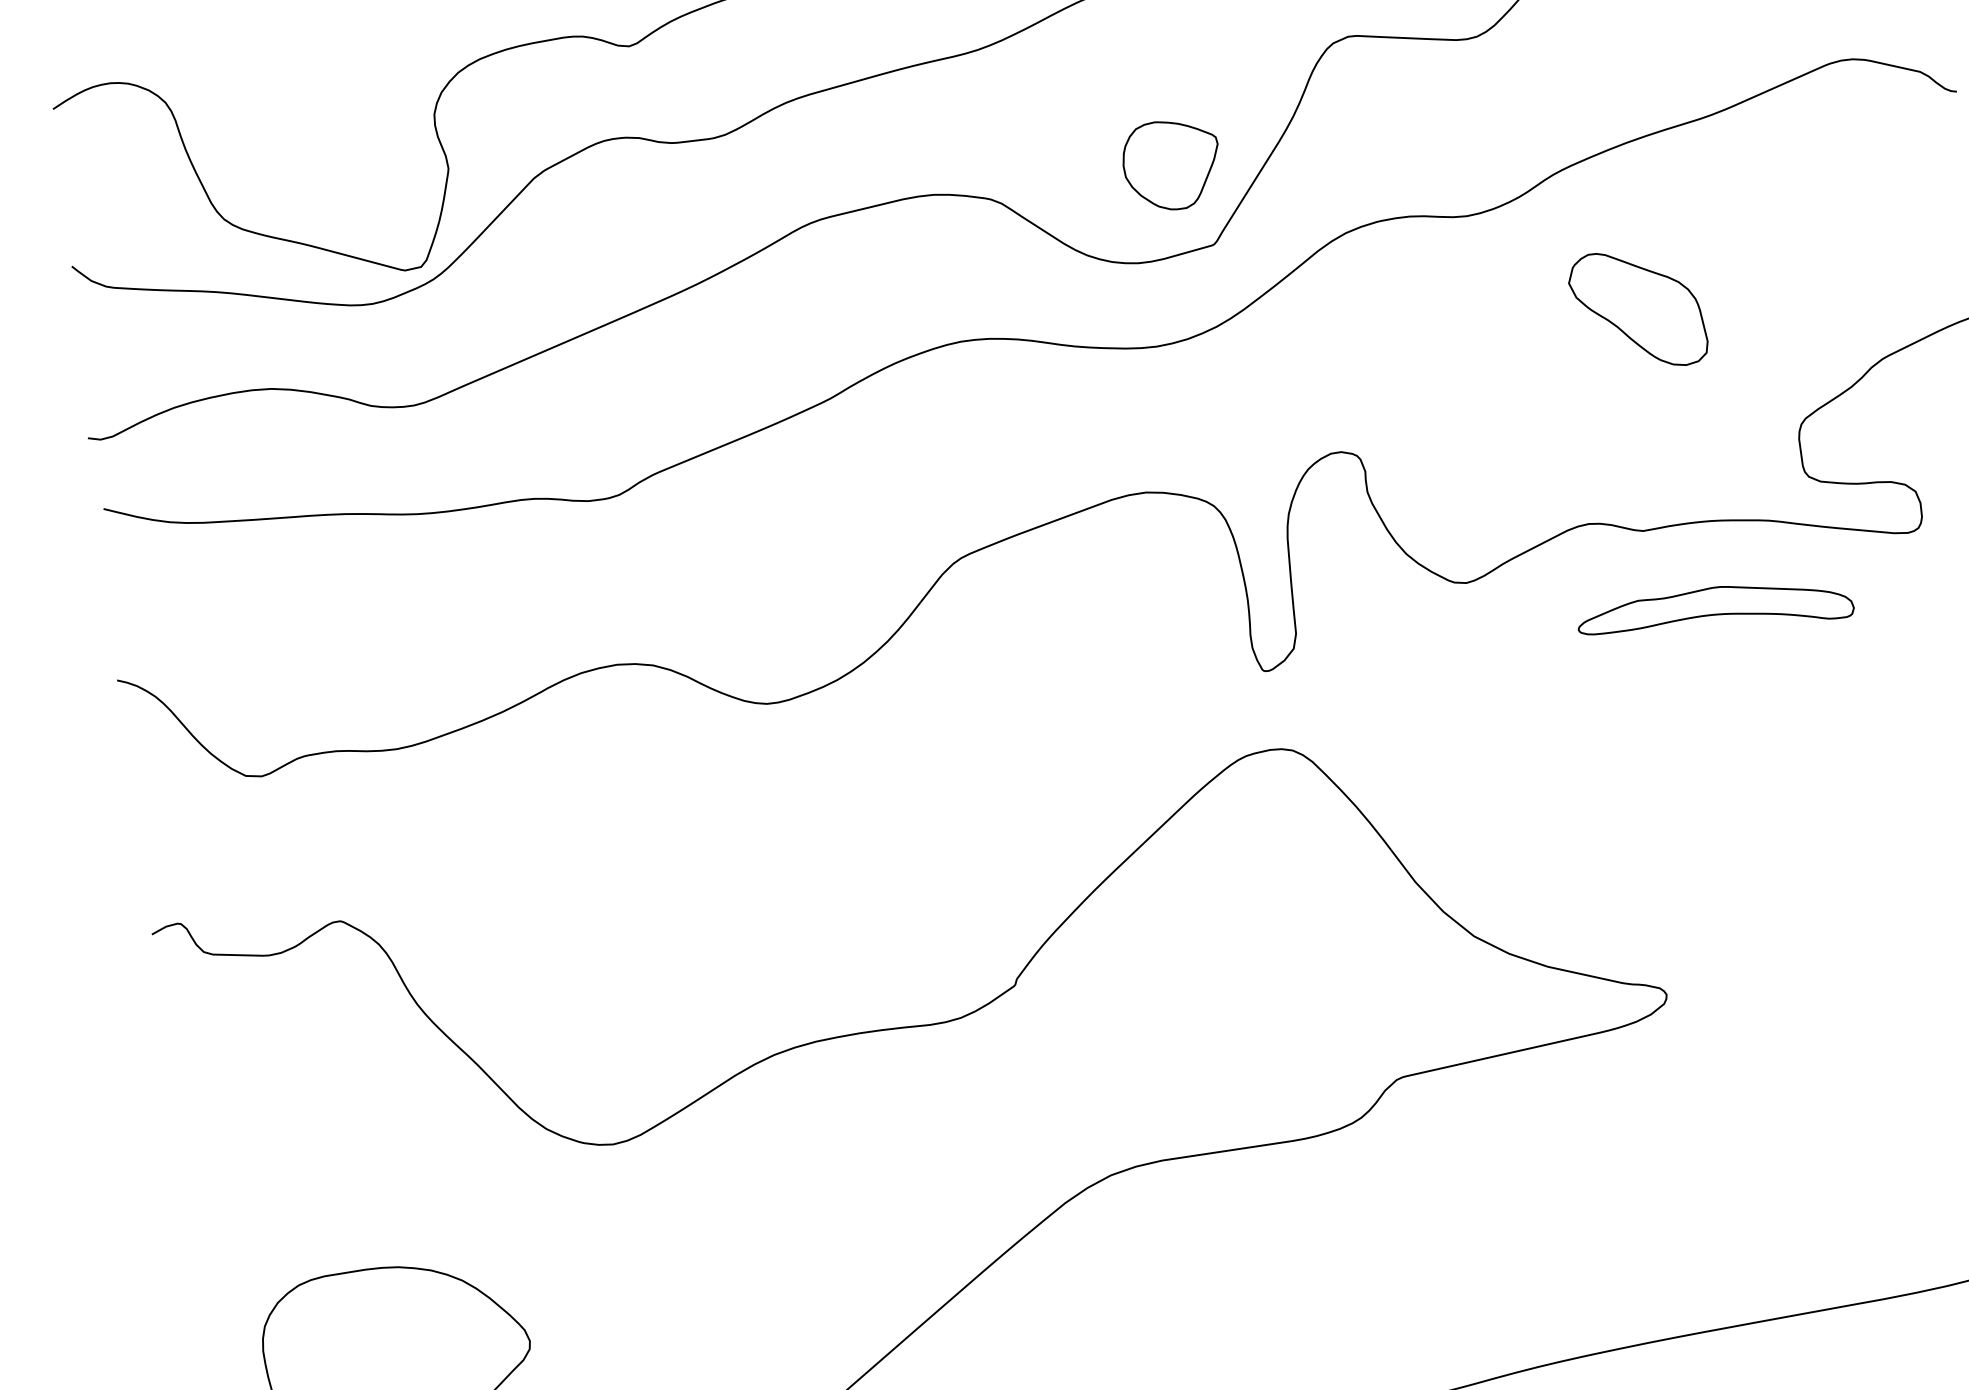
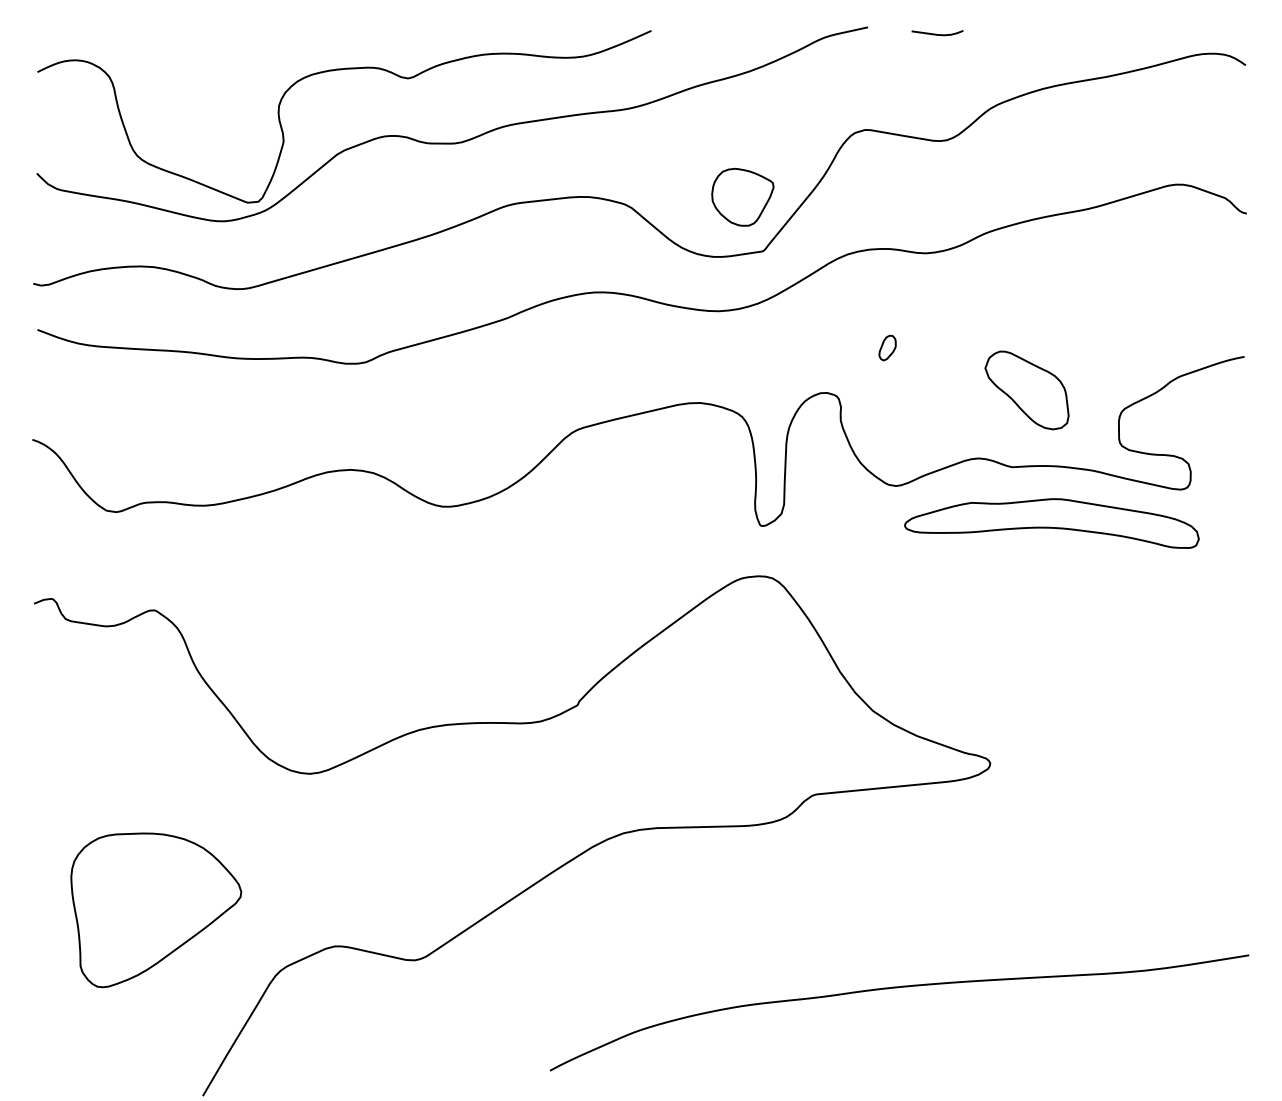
part: (1637, 309) -> (1026, 390), moved
part: (1425, 369) -> (887, 347), added
part: (1714, 610) -> (1051, 523), size x1.67

